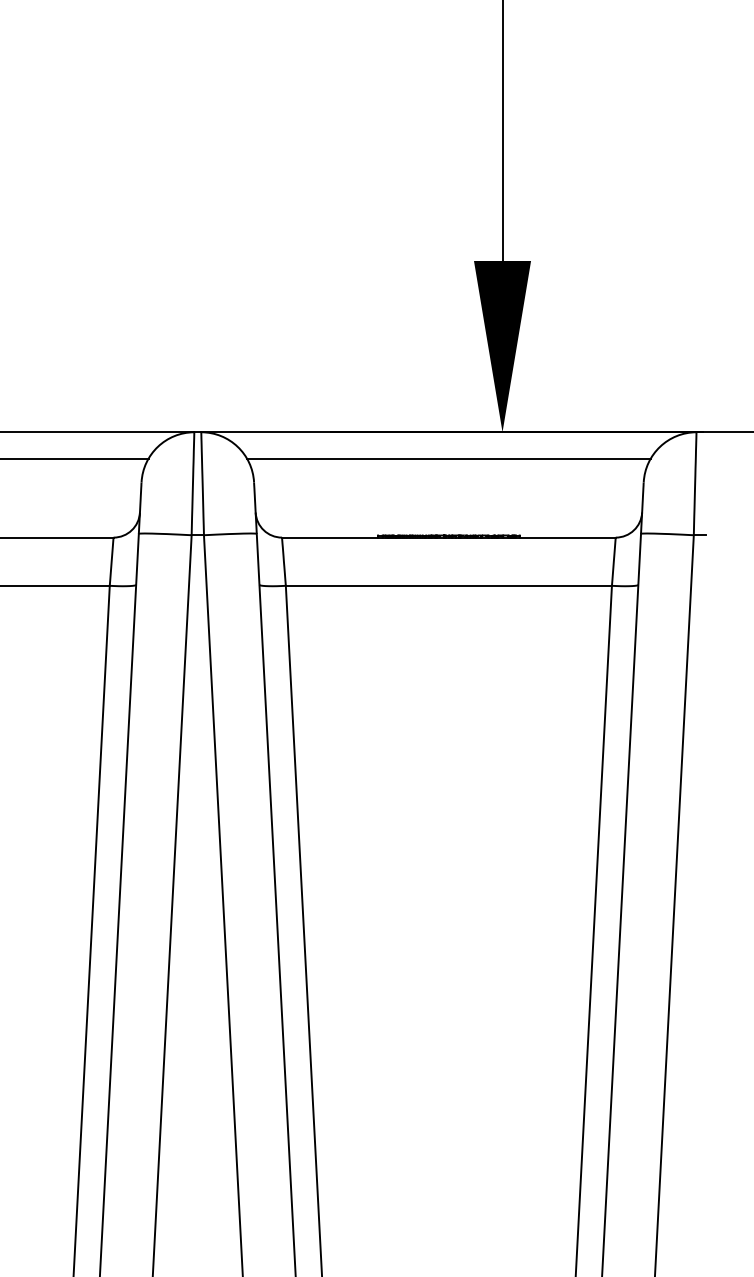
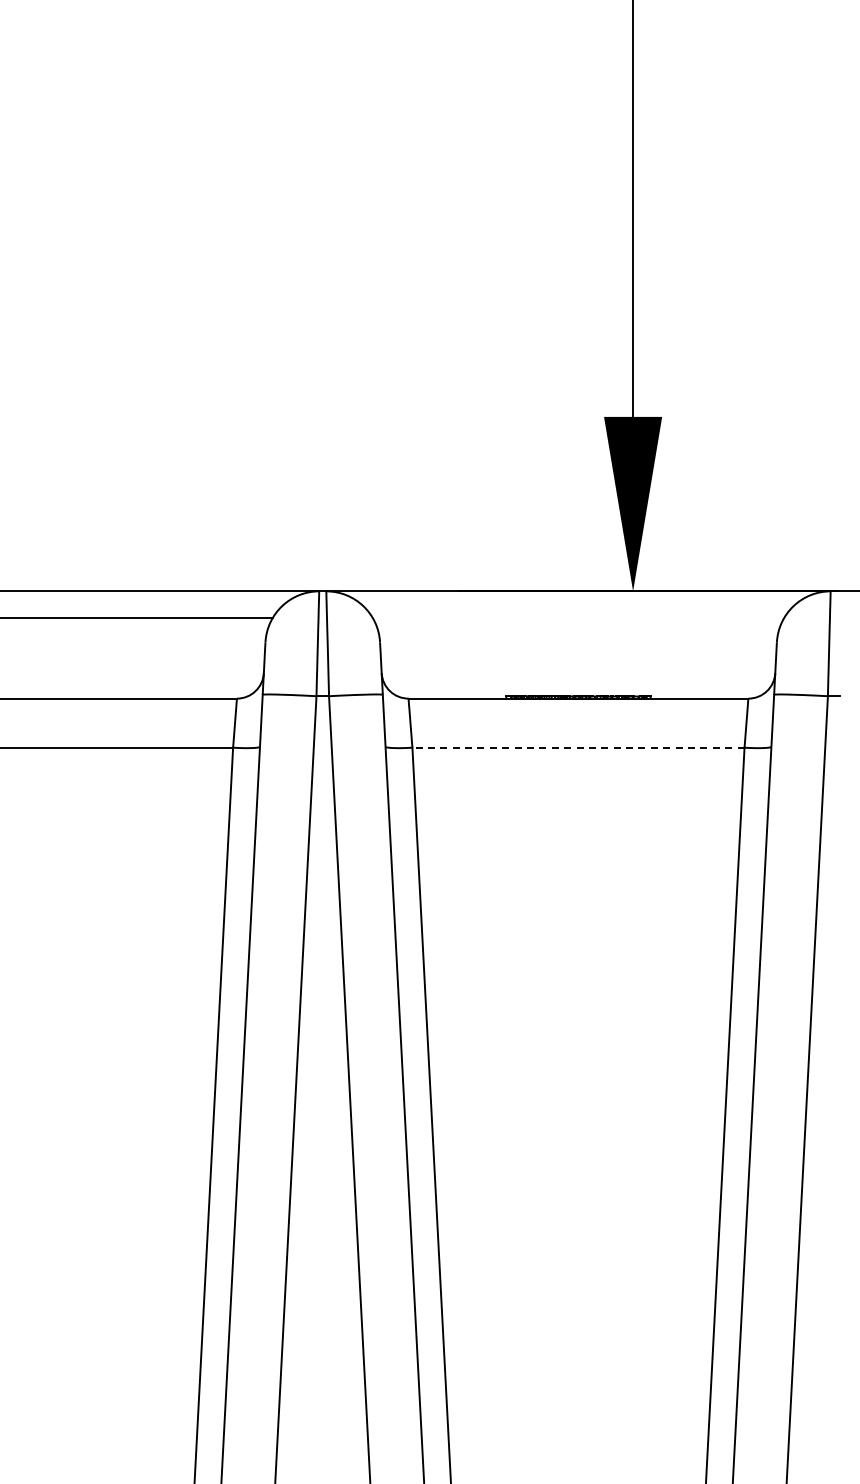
line: (448, 458) -> (578, 618), removed
line: (447, 585) -> (577, 747), solid -> dashed

